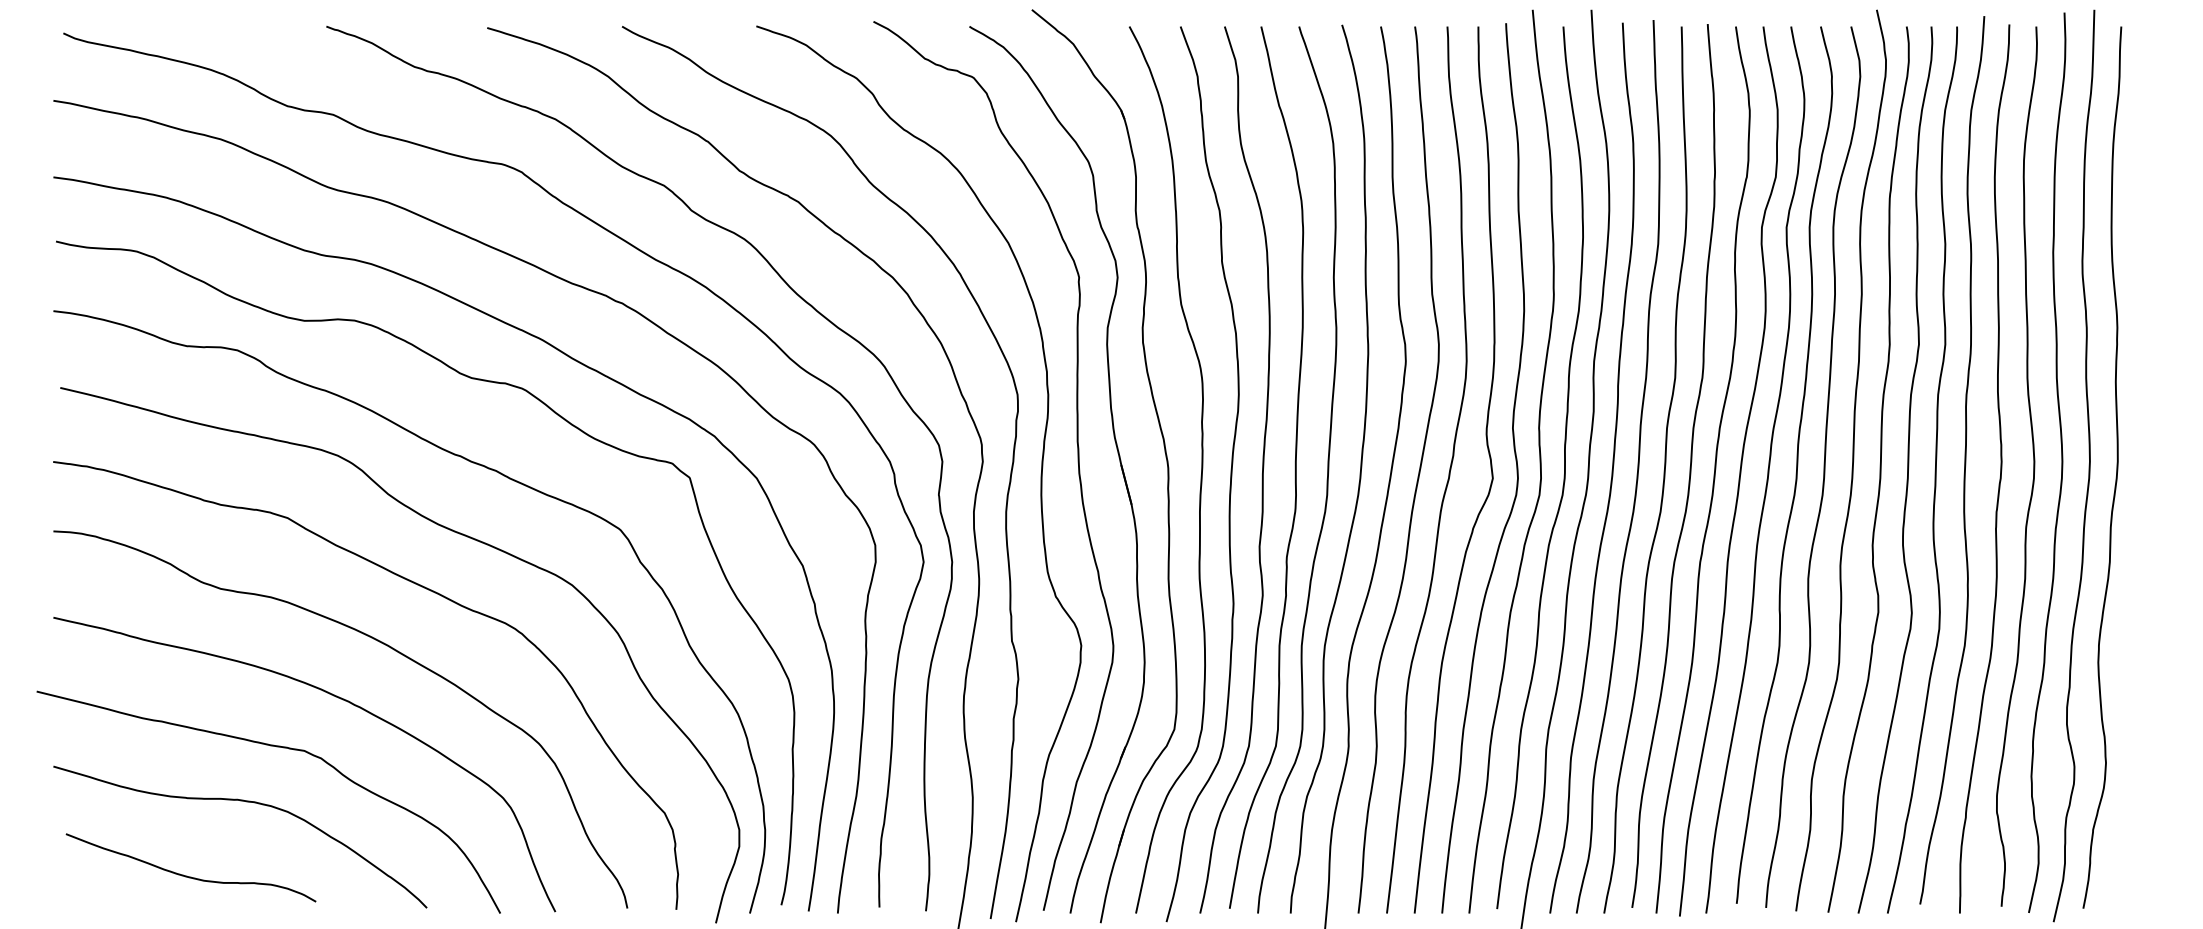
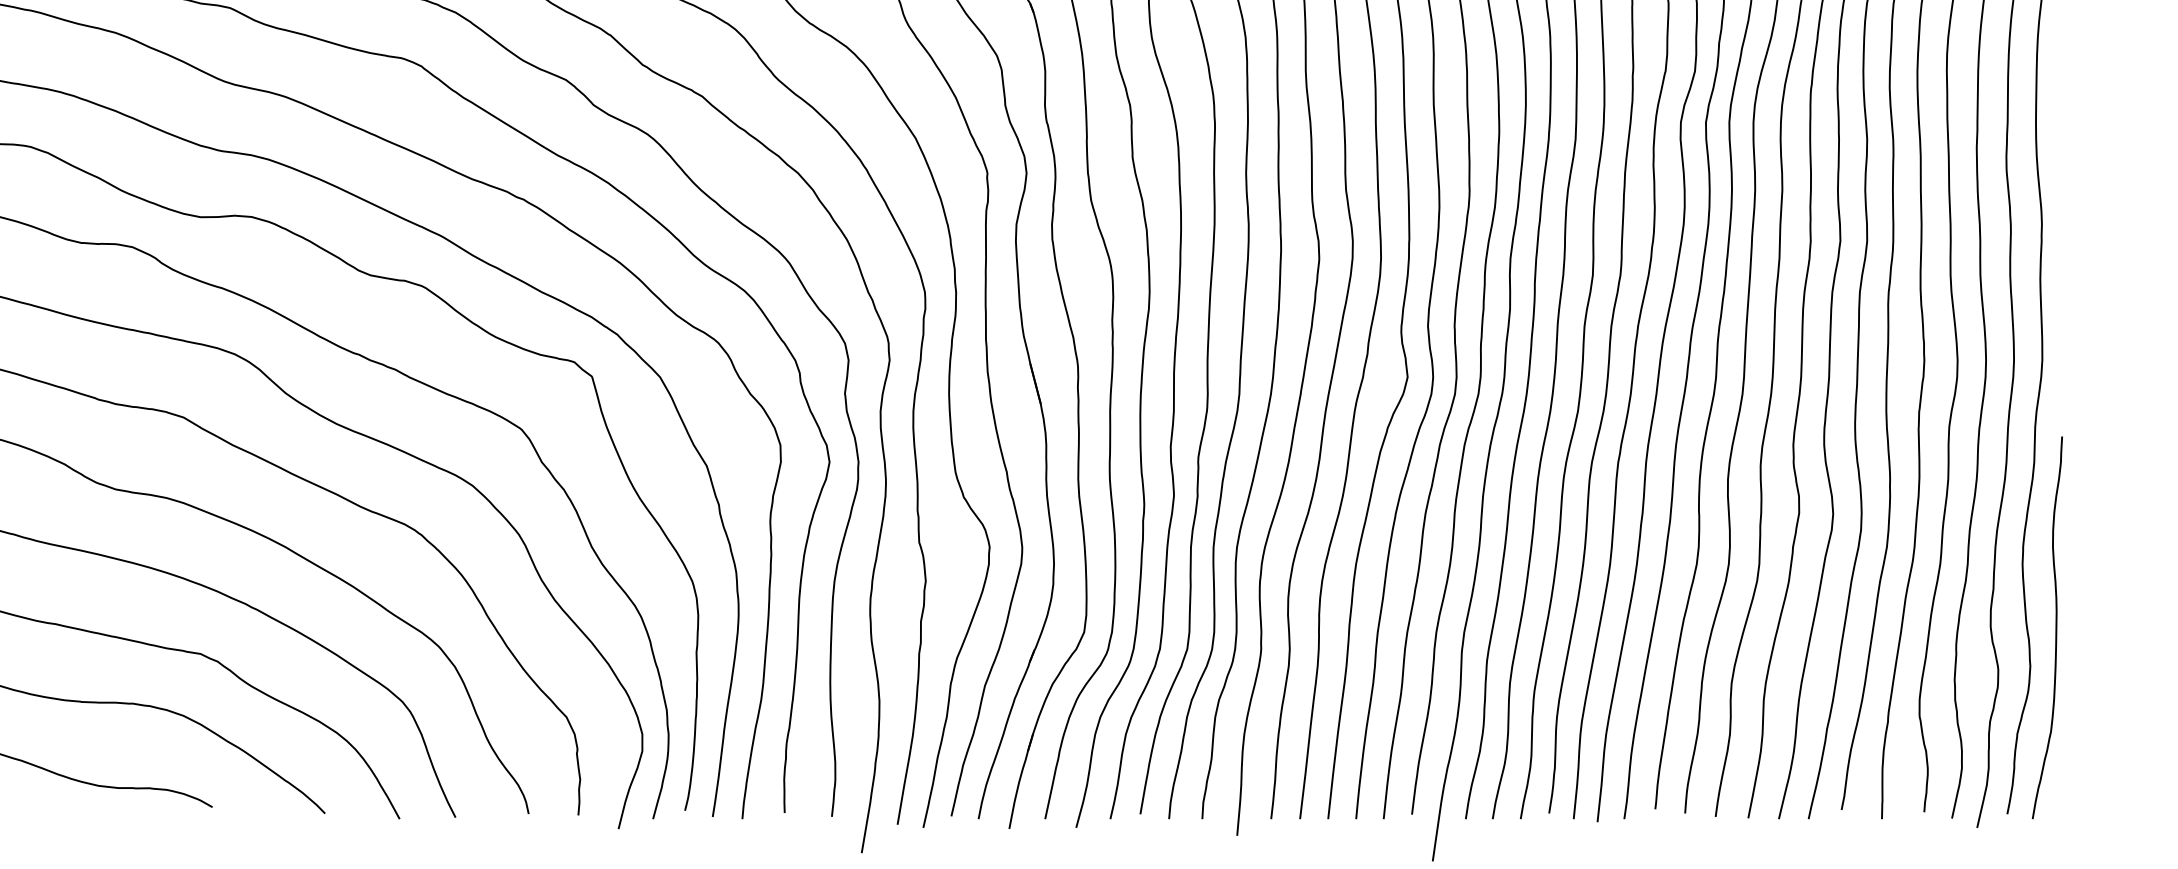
curve: (2130, 724) -> (2055, 627), added

